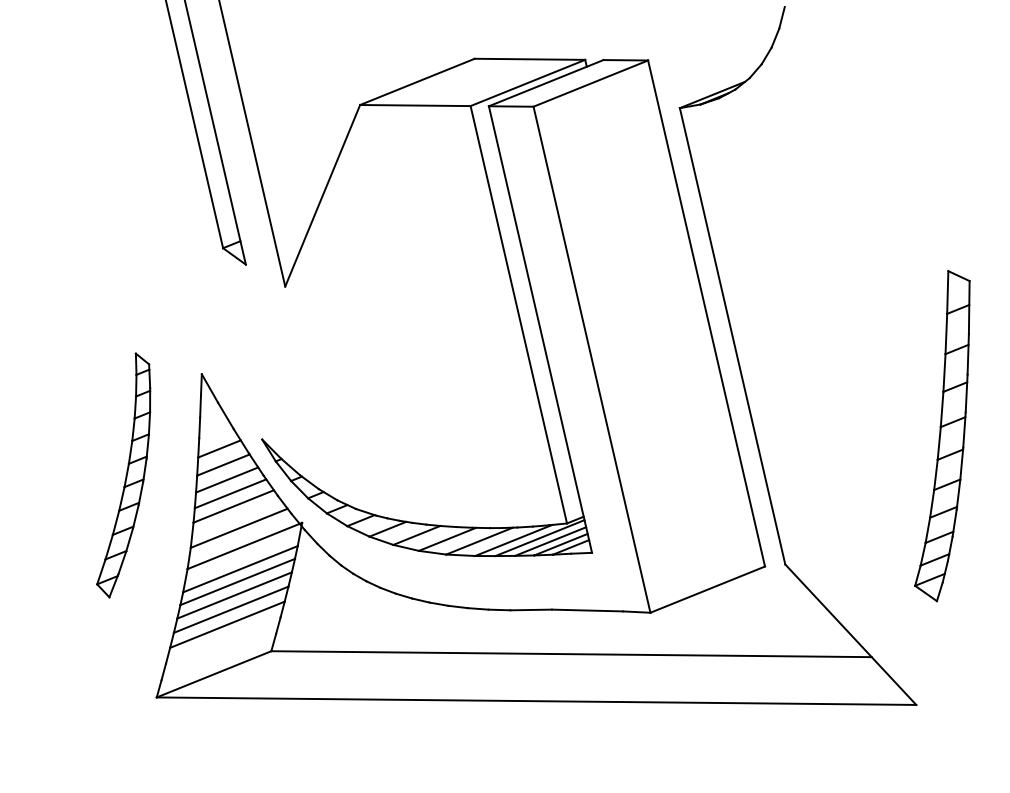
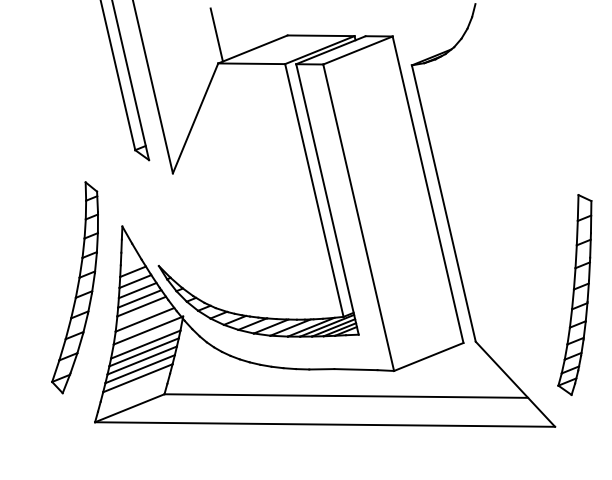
line: (357, 57) -> (216, 34), added
part: (941, 435) -> (574, 294), moved
part: (122, 474) -> (74, 287), size x1.43

